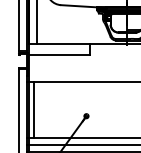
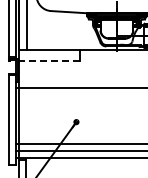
line: (59, 55) -> (49, 61), solid -> dashed
line: (34, 109) -> (24, 115), removed

